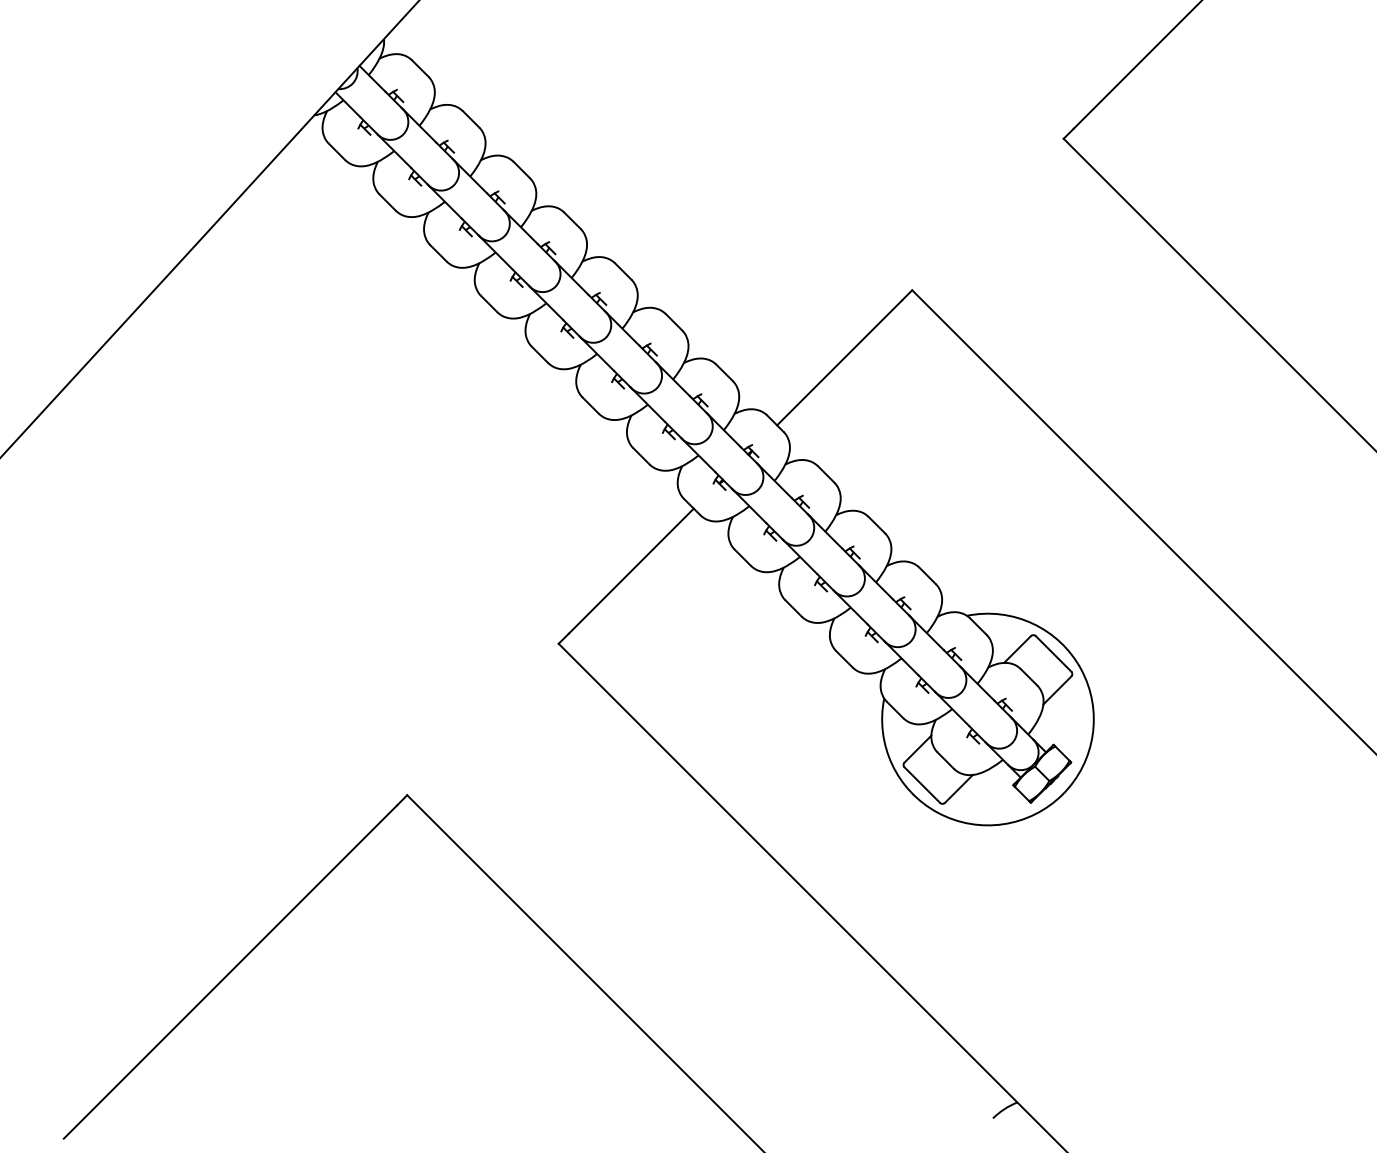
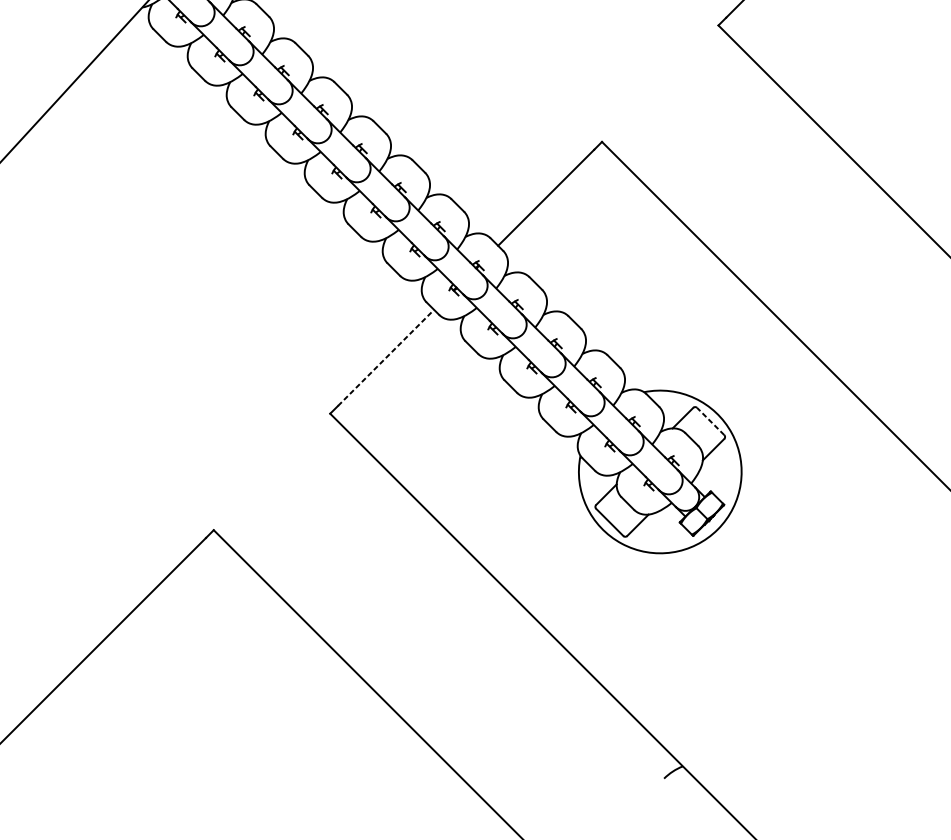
line: (631, 570) -> (386, 357), solid -> dashed
line: (1053, 653) -> (710, 421), solid -> dashed

